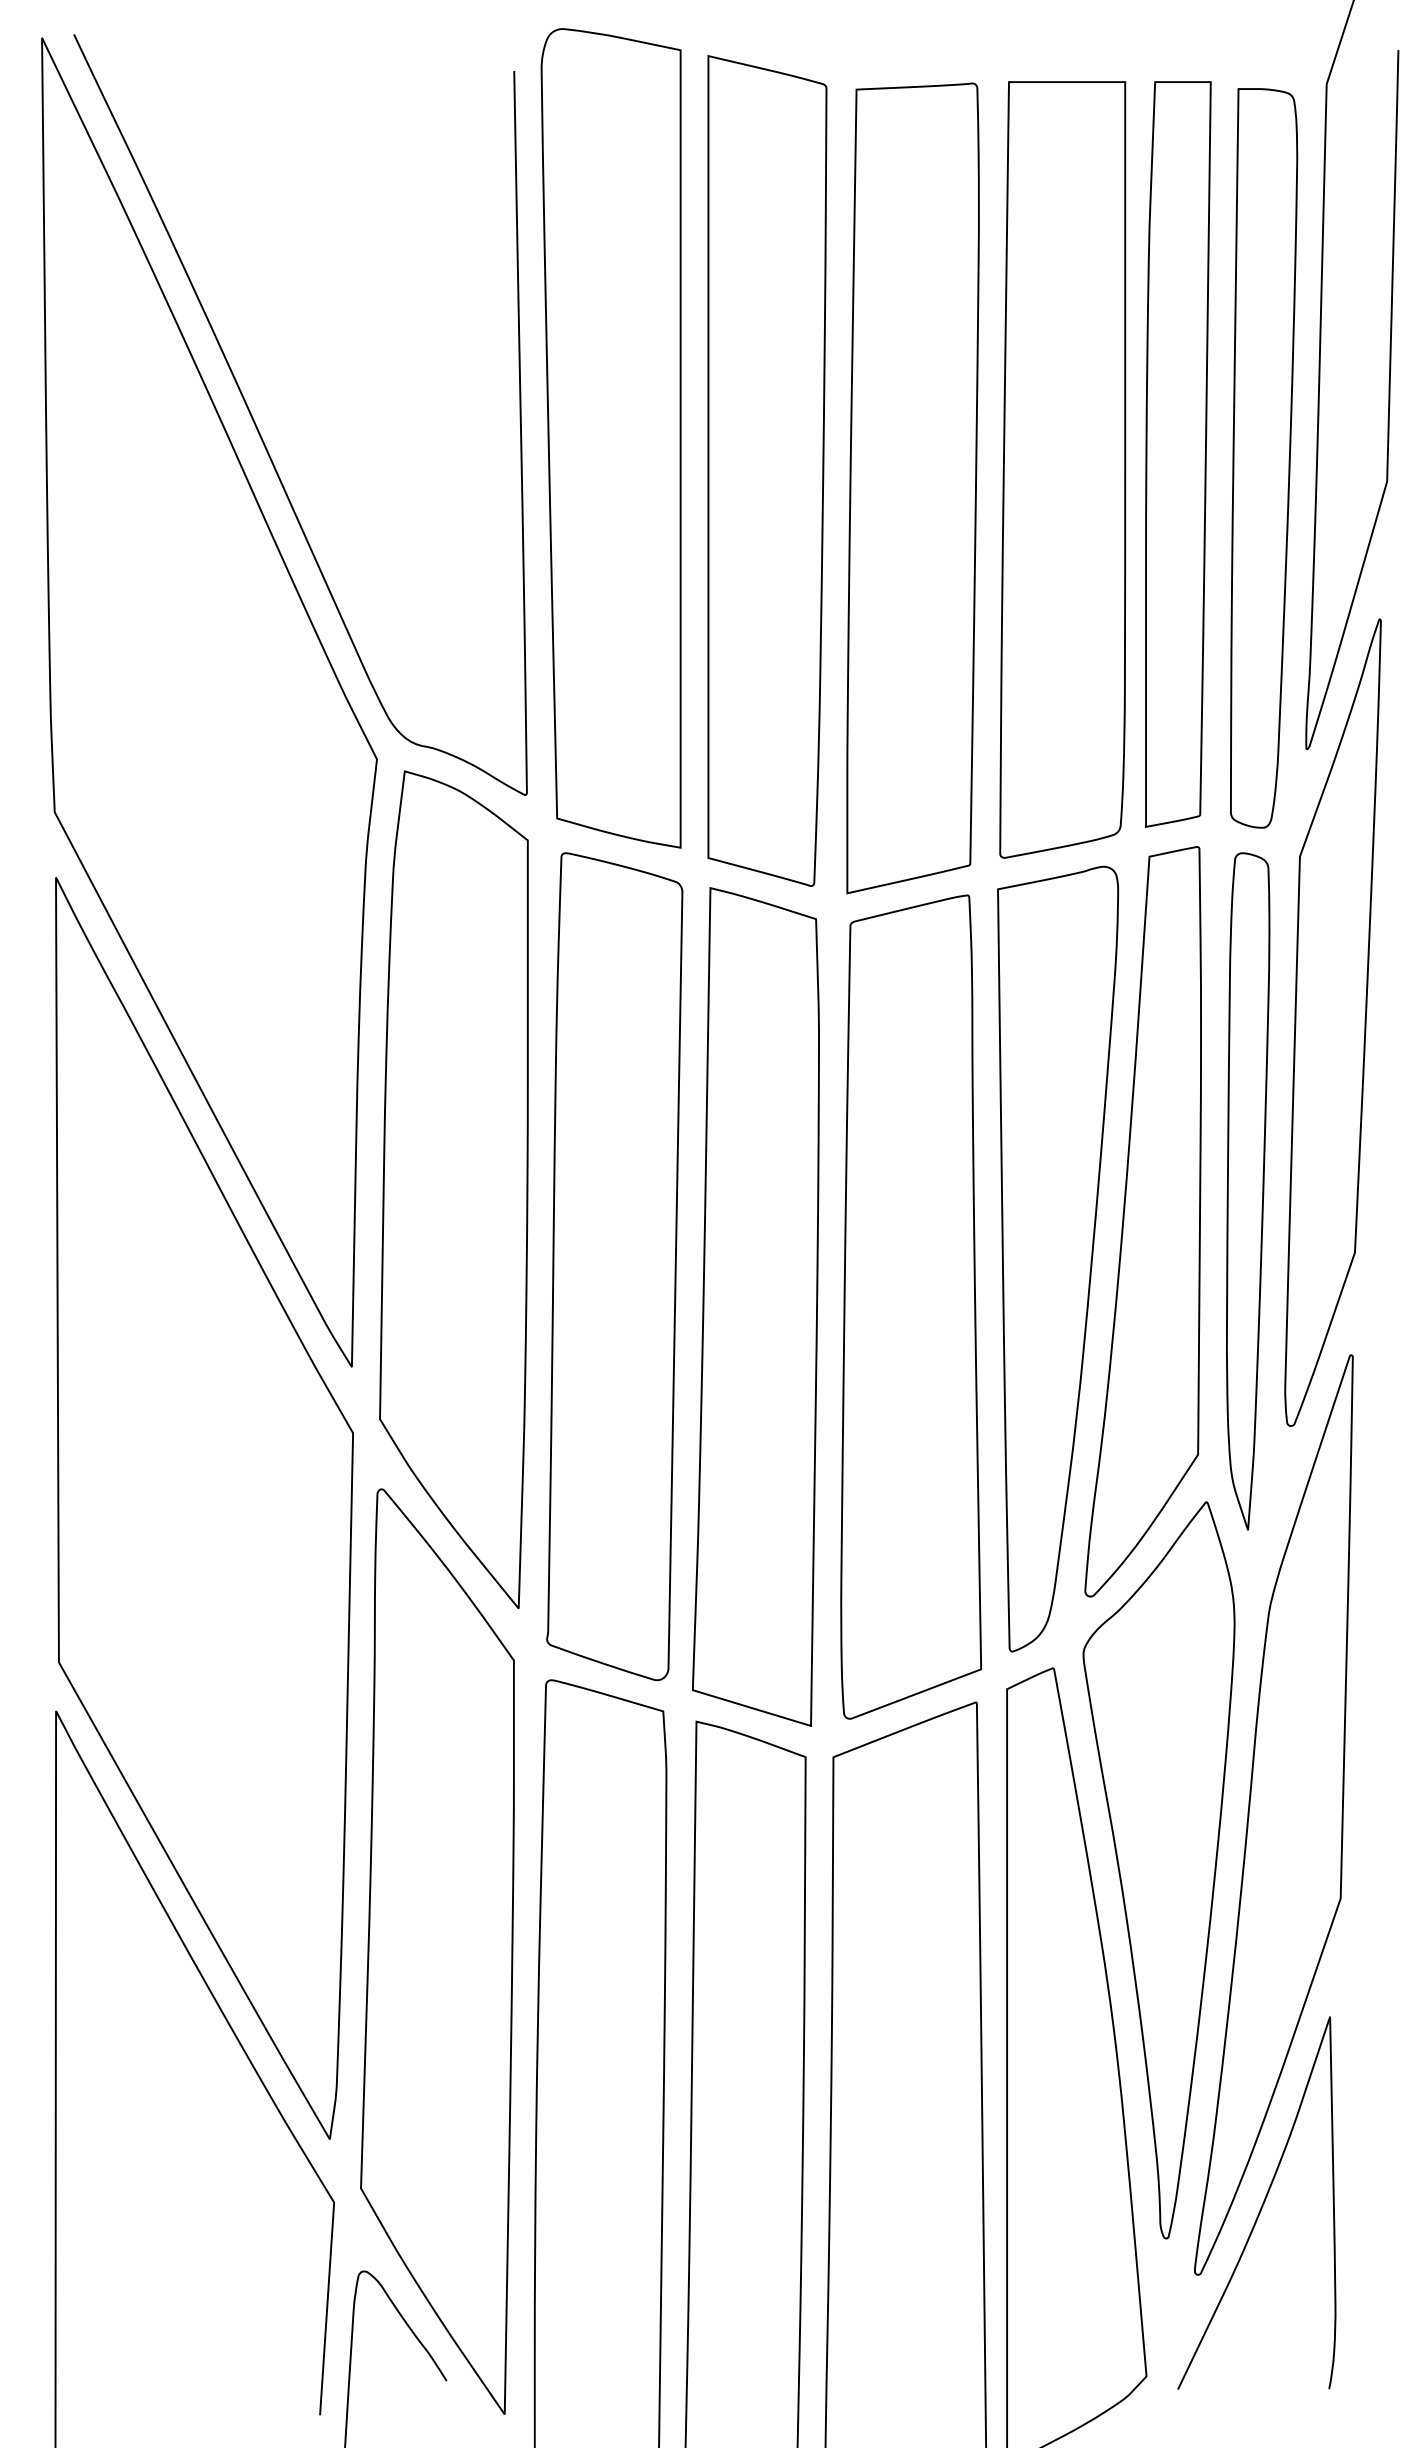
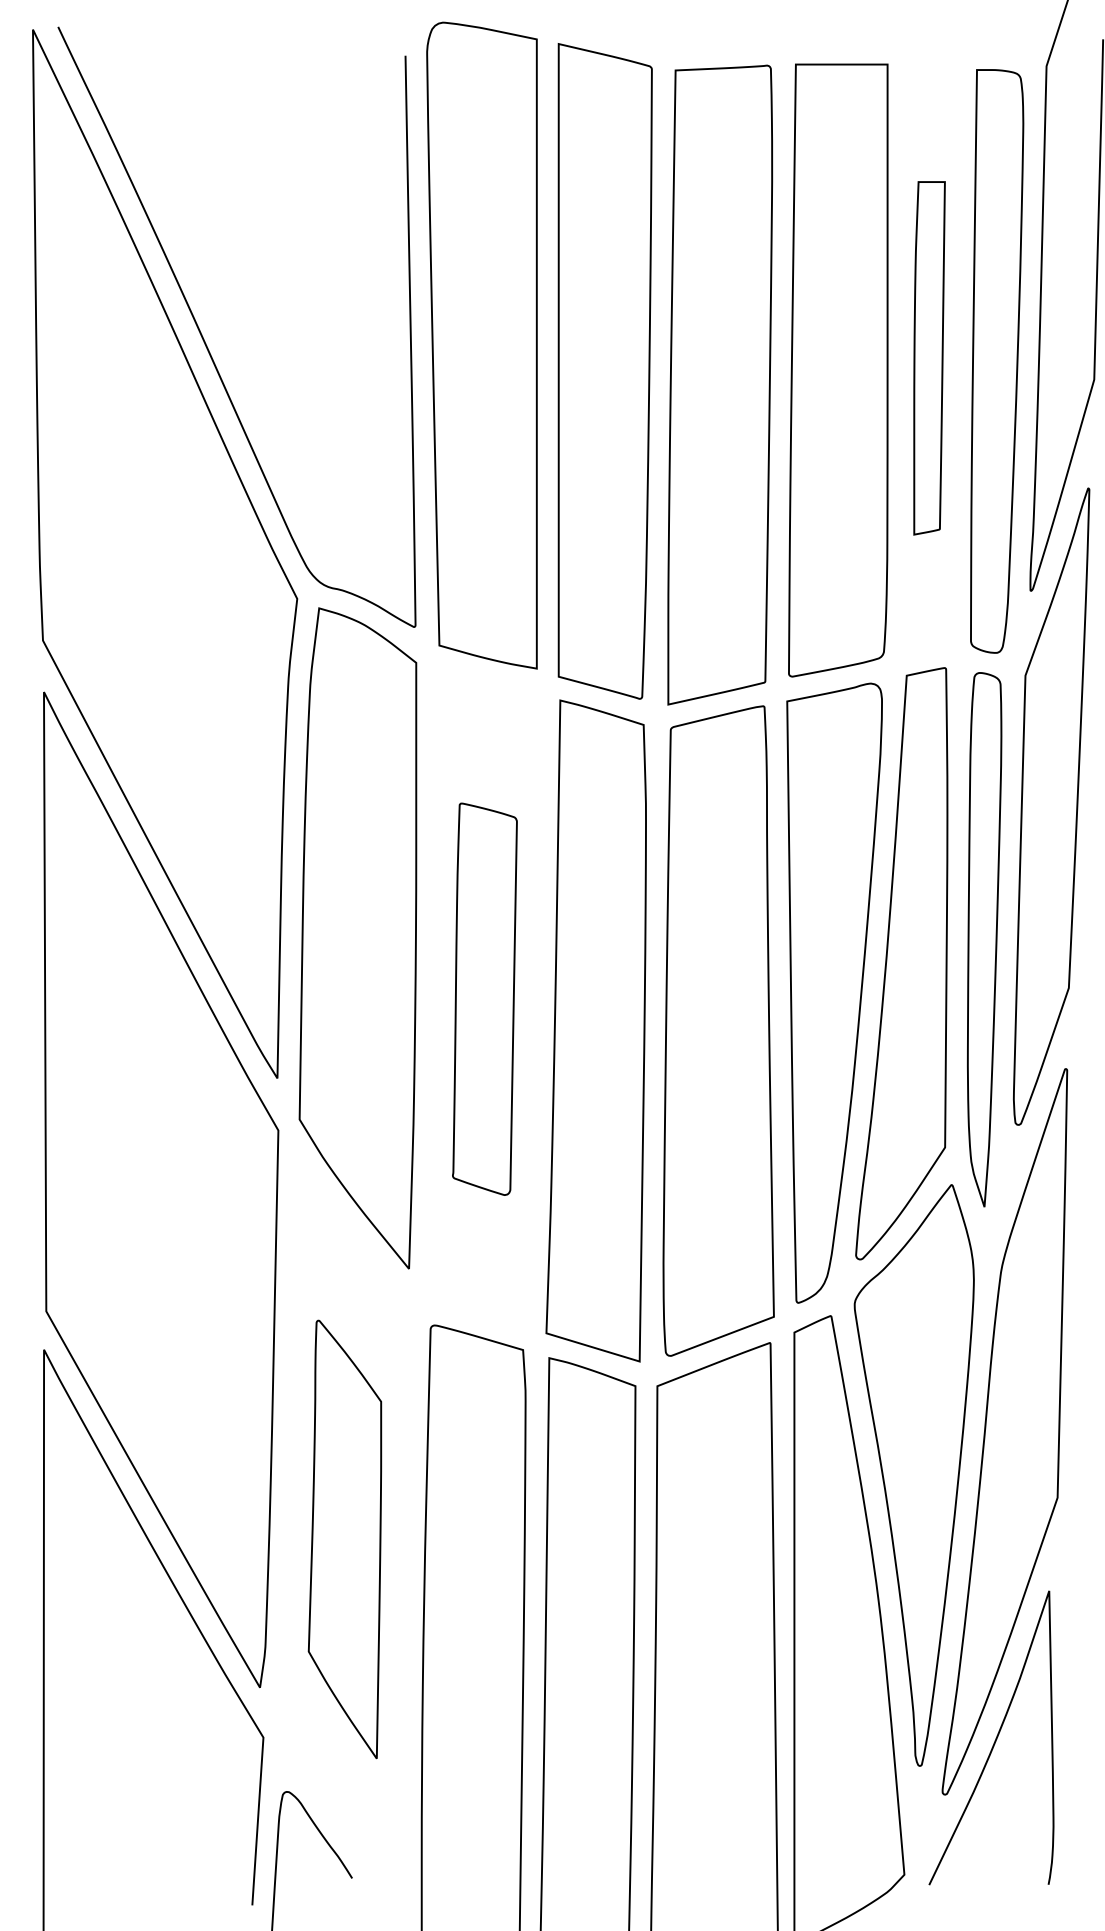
part: (1178, 454) -> (929, 358), size x0.6
part: (614, 1266) -> (484, 999), size x0.6
part: (437, 1951) -> (344, 1539), size x0.6

